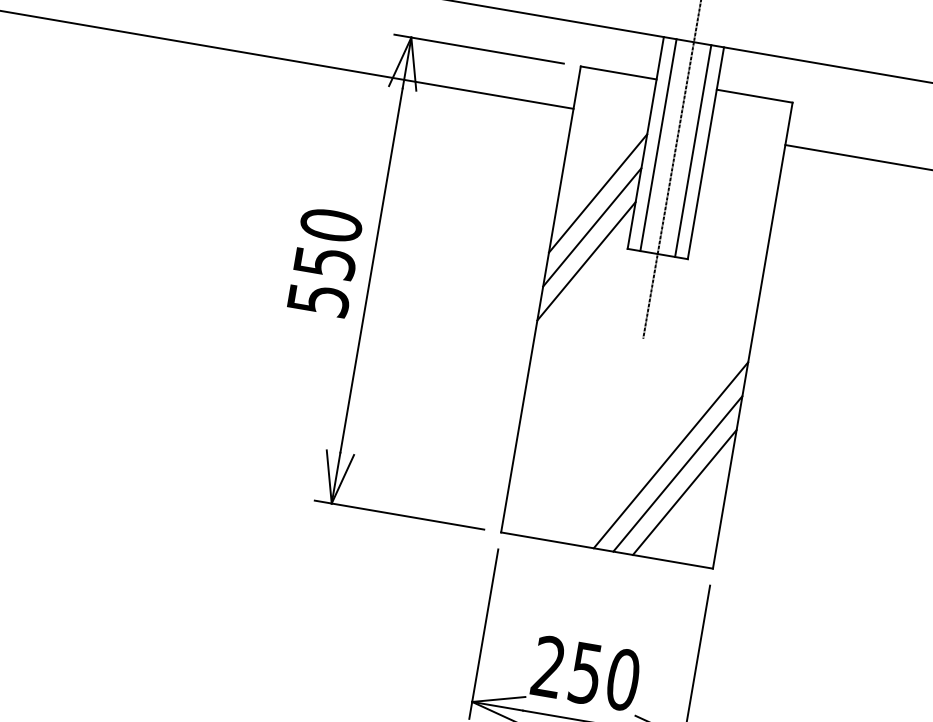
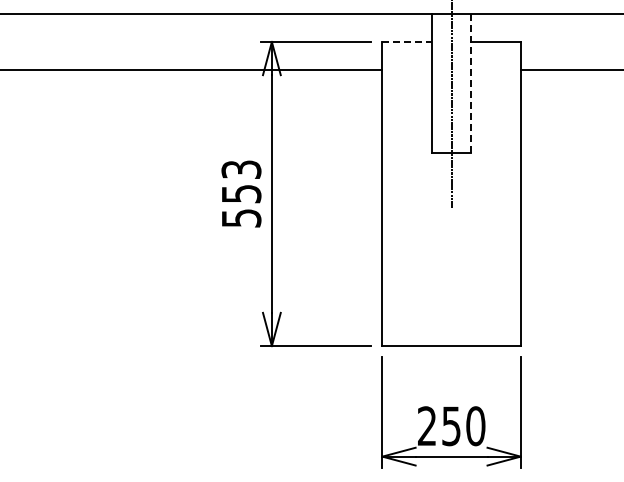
line: (619, 72) -> (407, 41), solid -> dashed
line: (658, 145) -> (440, 83), removed
line: (692, 151) -> (462, 83), removed
line: (706, 153) -> (471, 83), solid -> dashed
line: (597, 193) -> (406, 120), removed
text: (331, 224) -> (241, 169), 550 -> 553
line: (591, 226) -> (406, 142), removed
line: (585, 260) -> (406, 164), removed
line: (670, 454) -> (481, 278), removed
line: (676, 473) -> (487, 289), removed
line: (684, 492) -> (494, 300), removed

